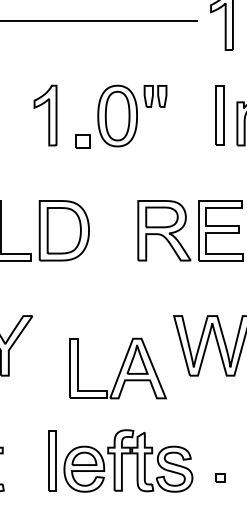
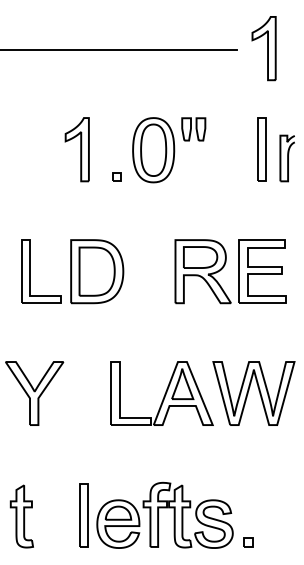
part: (82, 140) -> (116, 176), size x0.62
part: (117, 368) -> (161, 393), moved
part: (220, 478) -> (248, 542), moved

